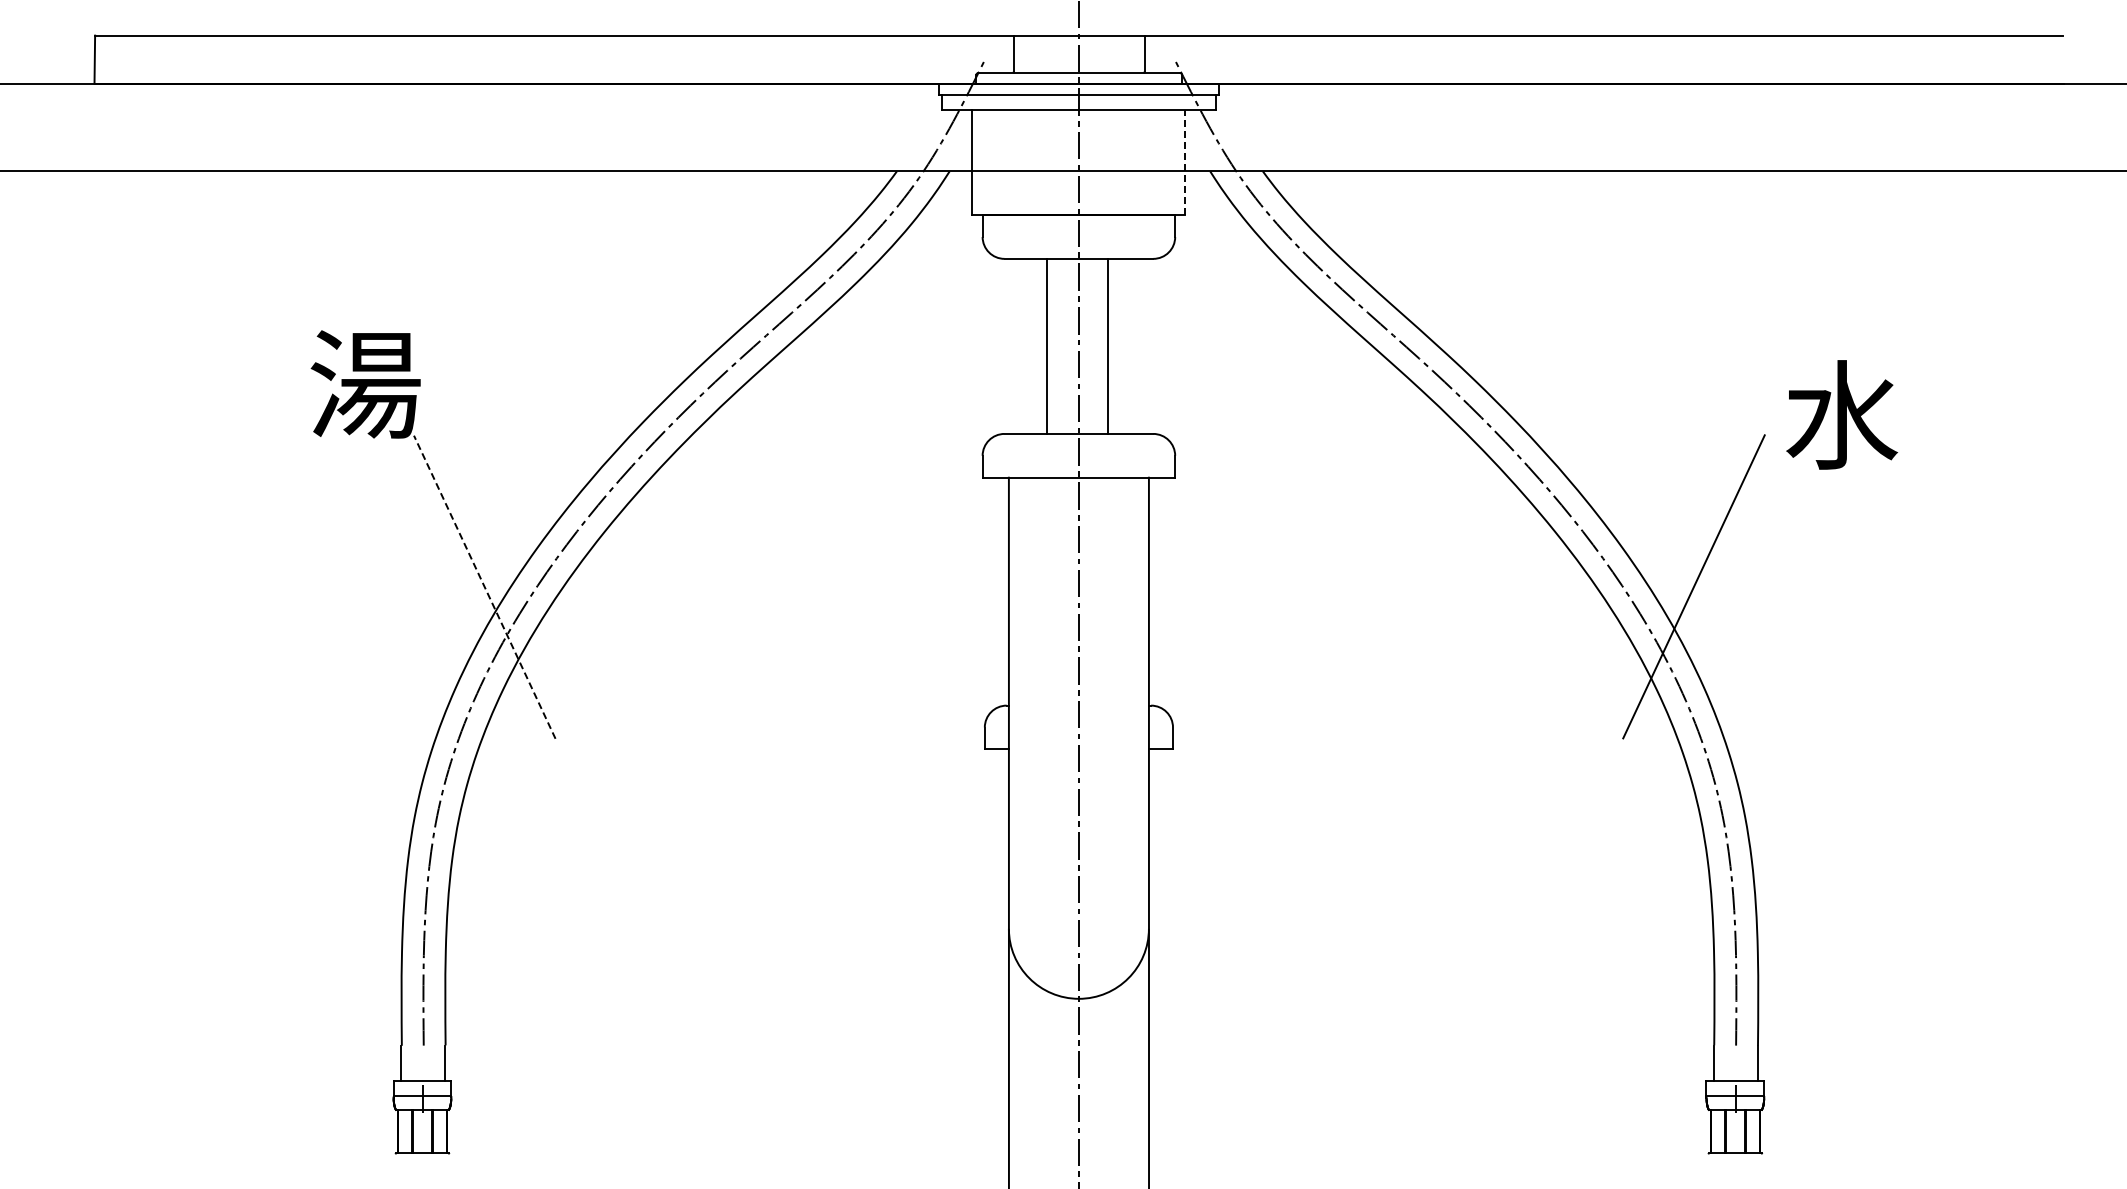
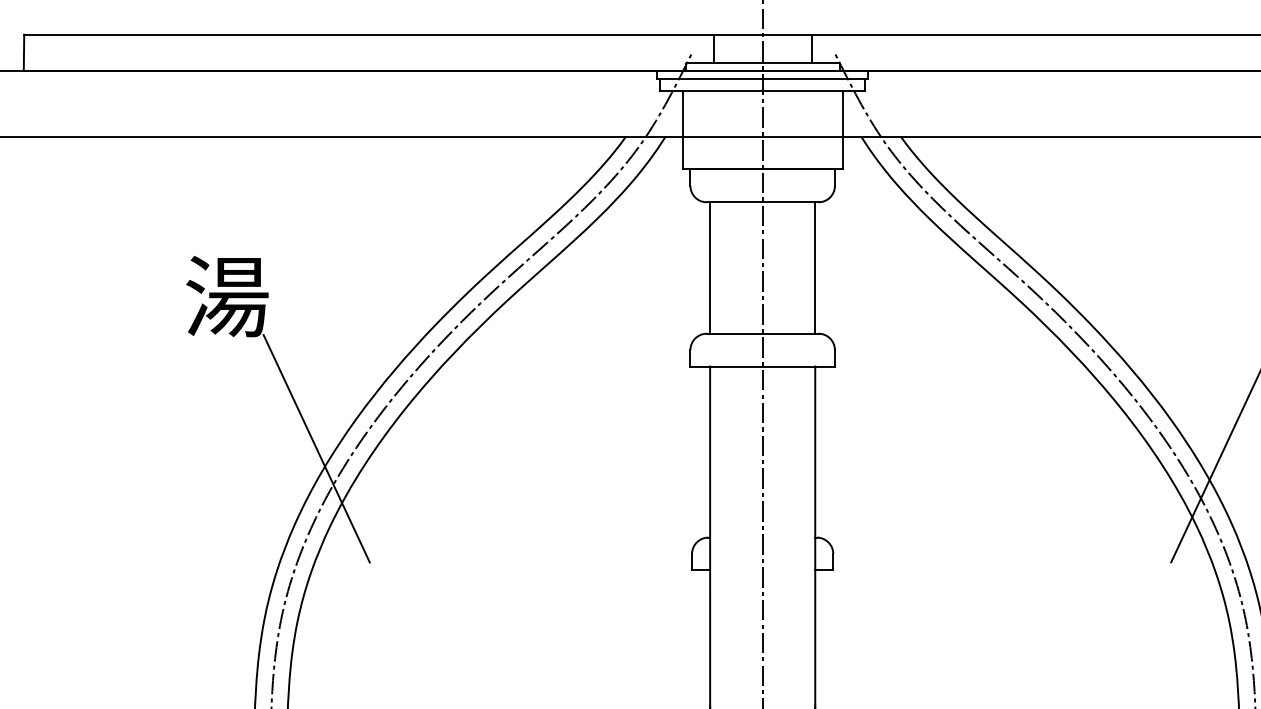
line: (1185, 162) -> (842, 129), dashed -> solid
line: (1046, 345) -> (709, 267), moved
line: (1107, 345) -> (814, 267), moved
line: (484, 586) -> (316, 448), dashed -> solid

